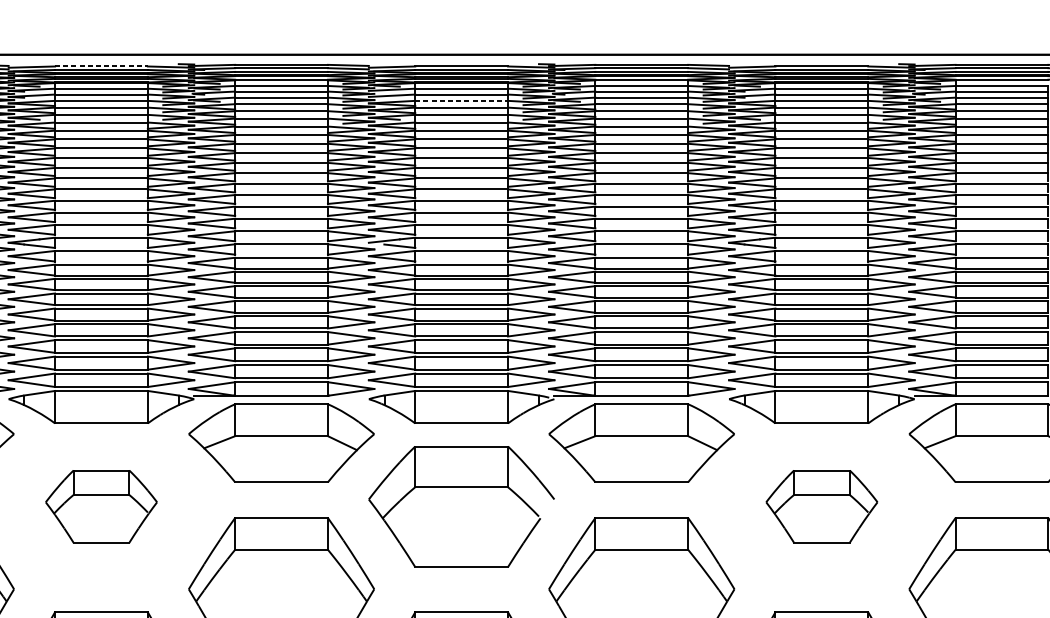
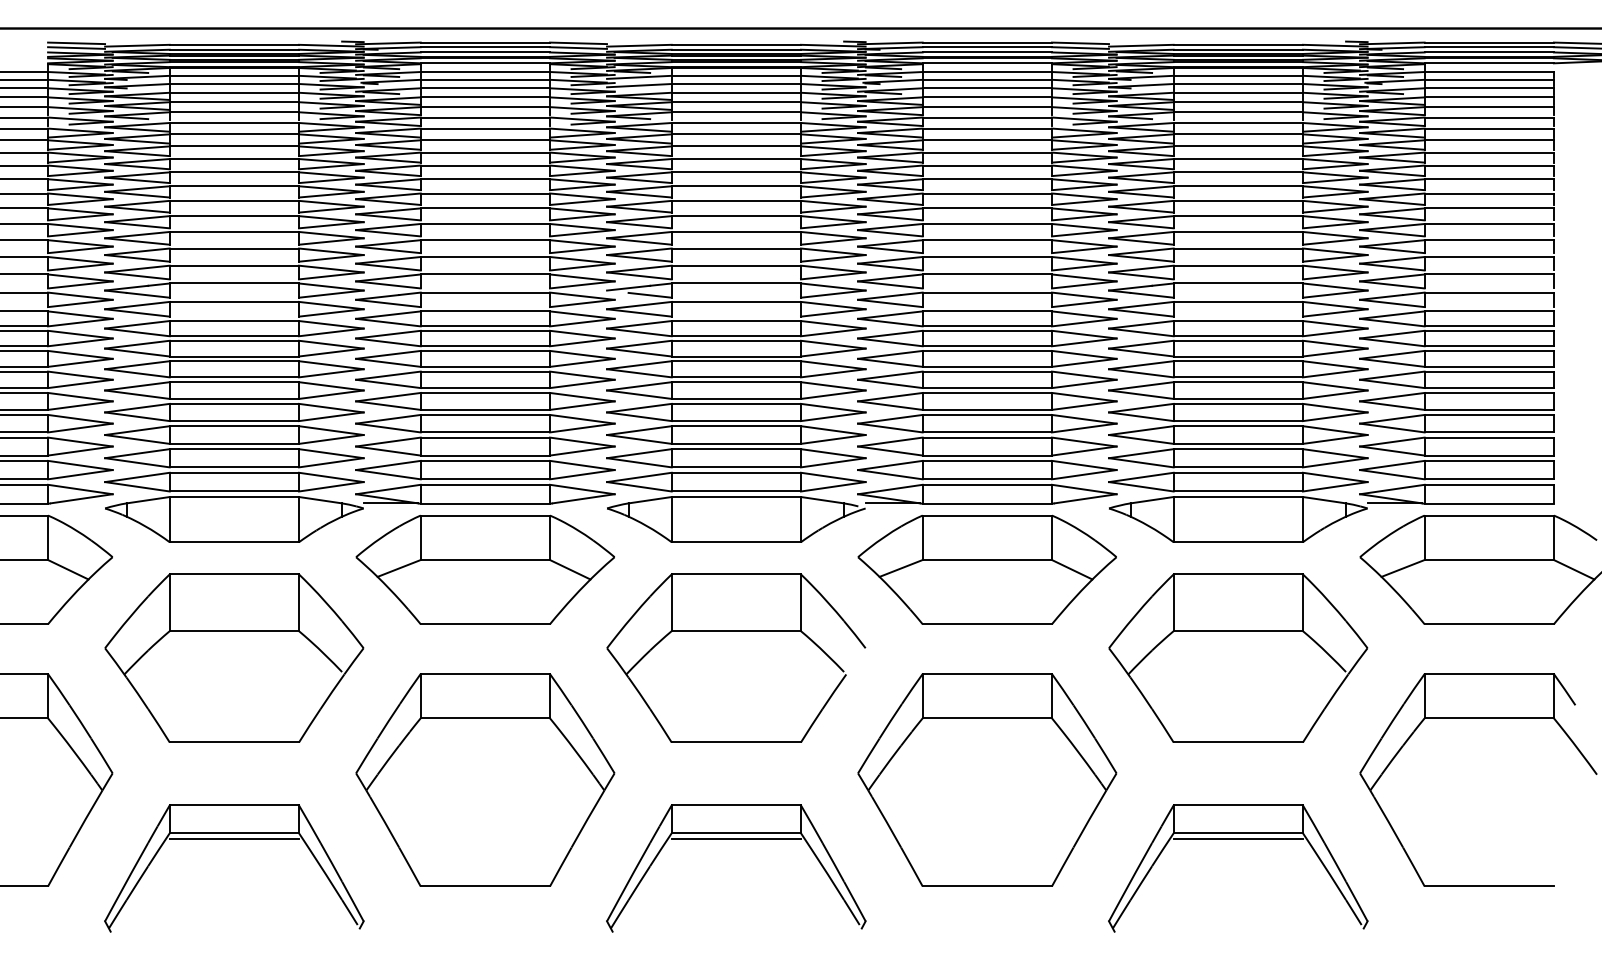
line: (101, 66) -> (234, 44), dashed -> solid
line: (461, 100) -> (736, 92), dashed -> solid
part: (101, 506) -> (234, 657), size x1.67
part: (822, 506) -> (1238, 657), size x1.67

